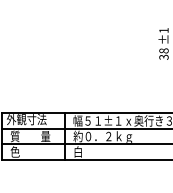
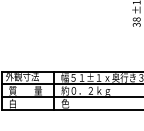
text: (14, 151) -> (12, 103), 色 -> 白
text: (77, 151) -> (64, 103), 白 -> 色

